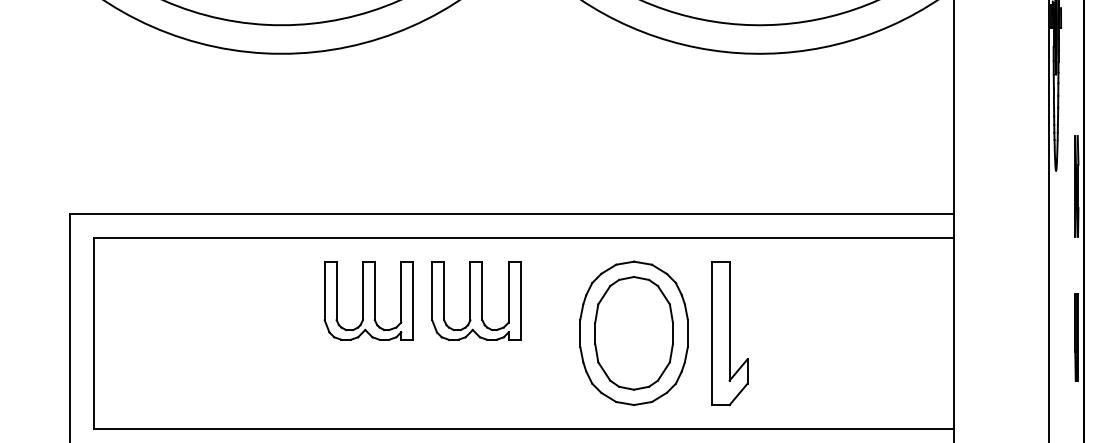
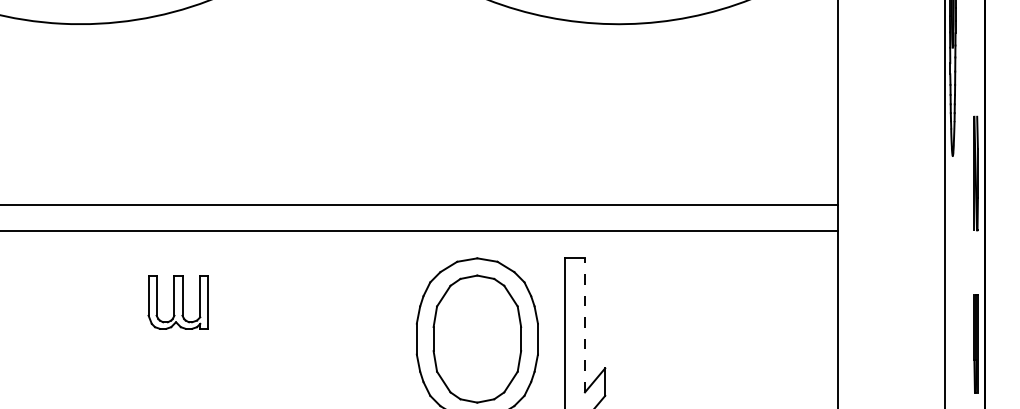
part: (368, 300) -> (178, 302), size x0.6
part: (476, 300) -> (299, 302), removed
line: (729, 320) -> (584, 324), solid -> dashed

